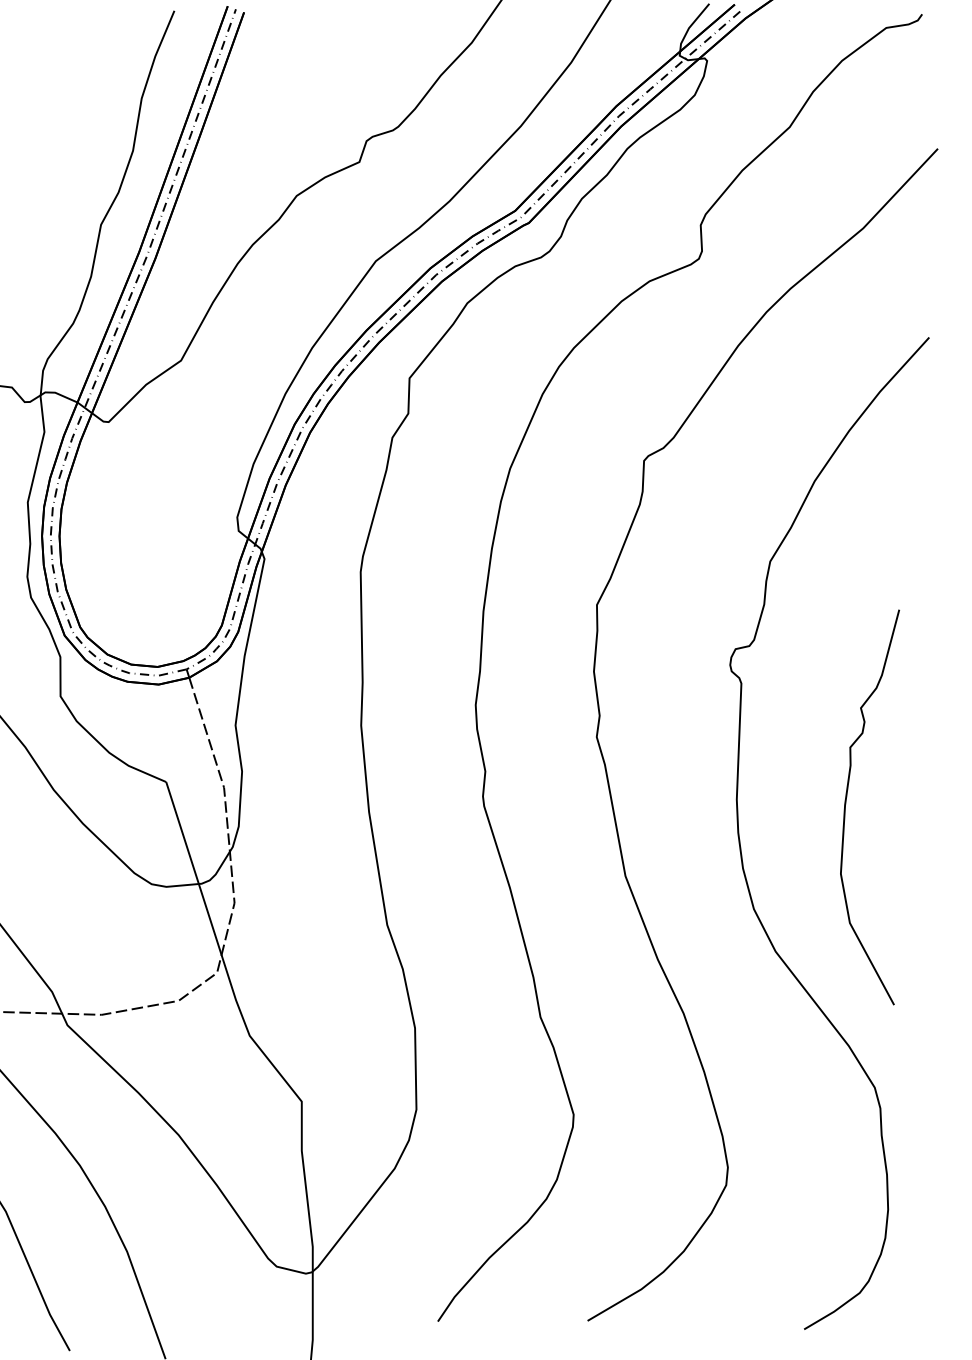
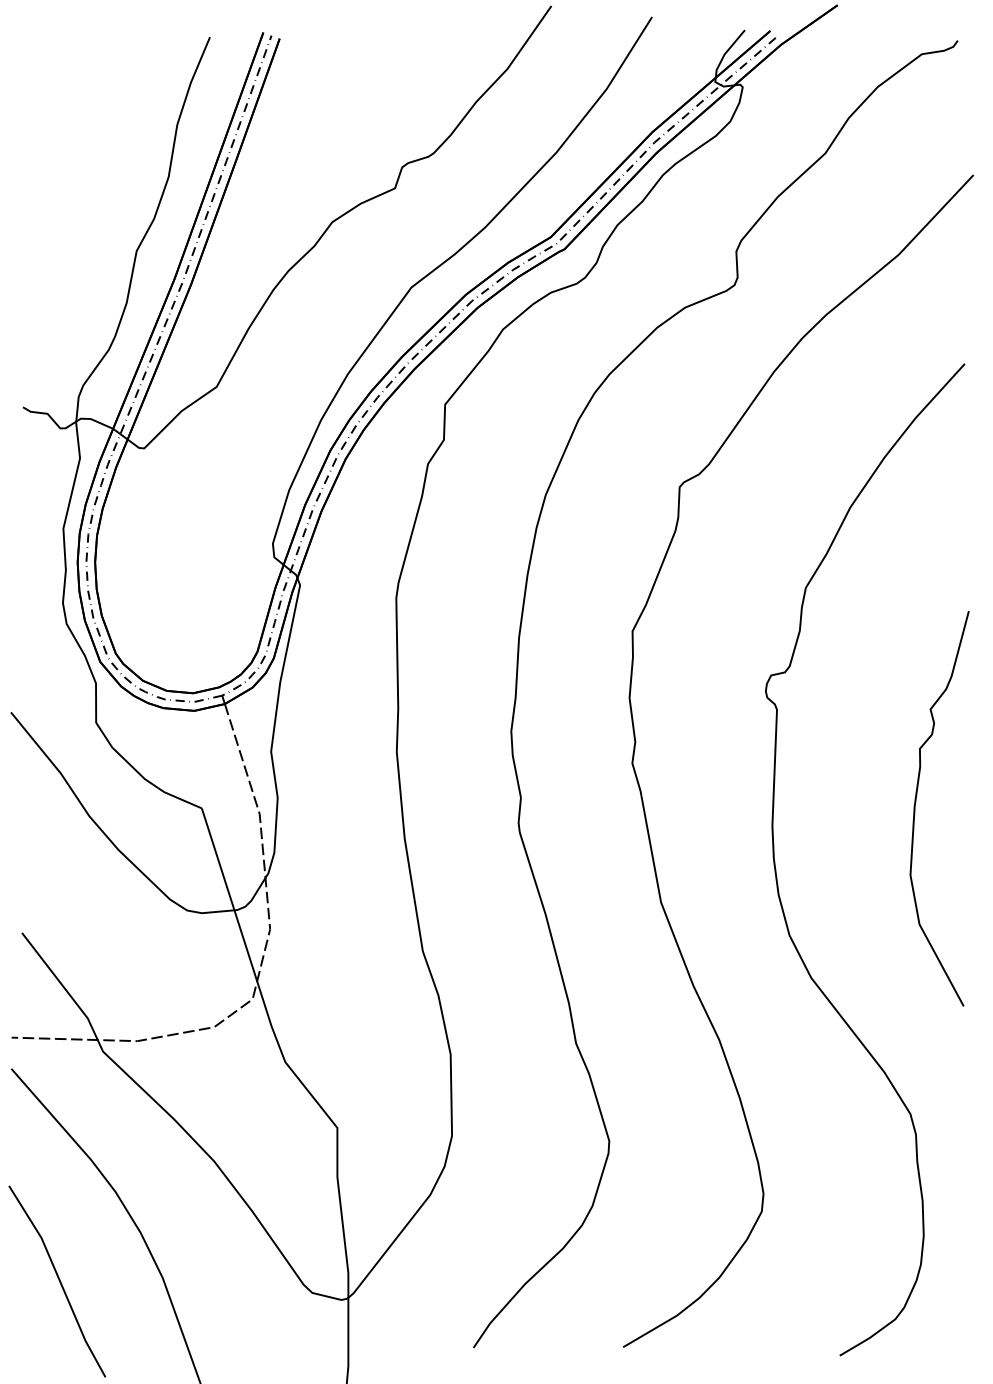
curve: (846, 801) -> (916, 802), moved

